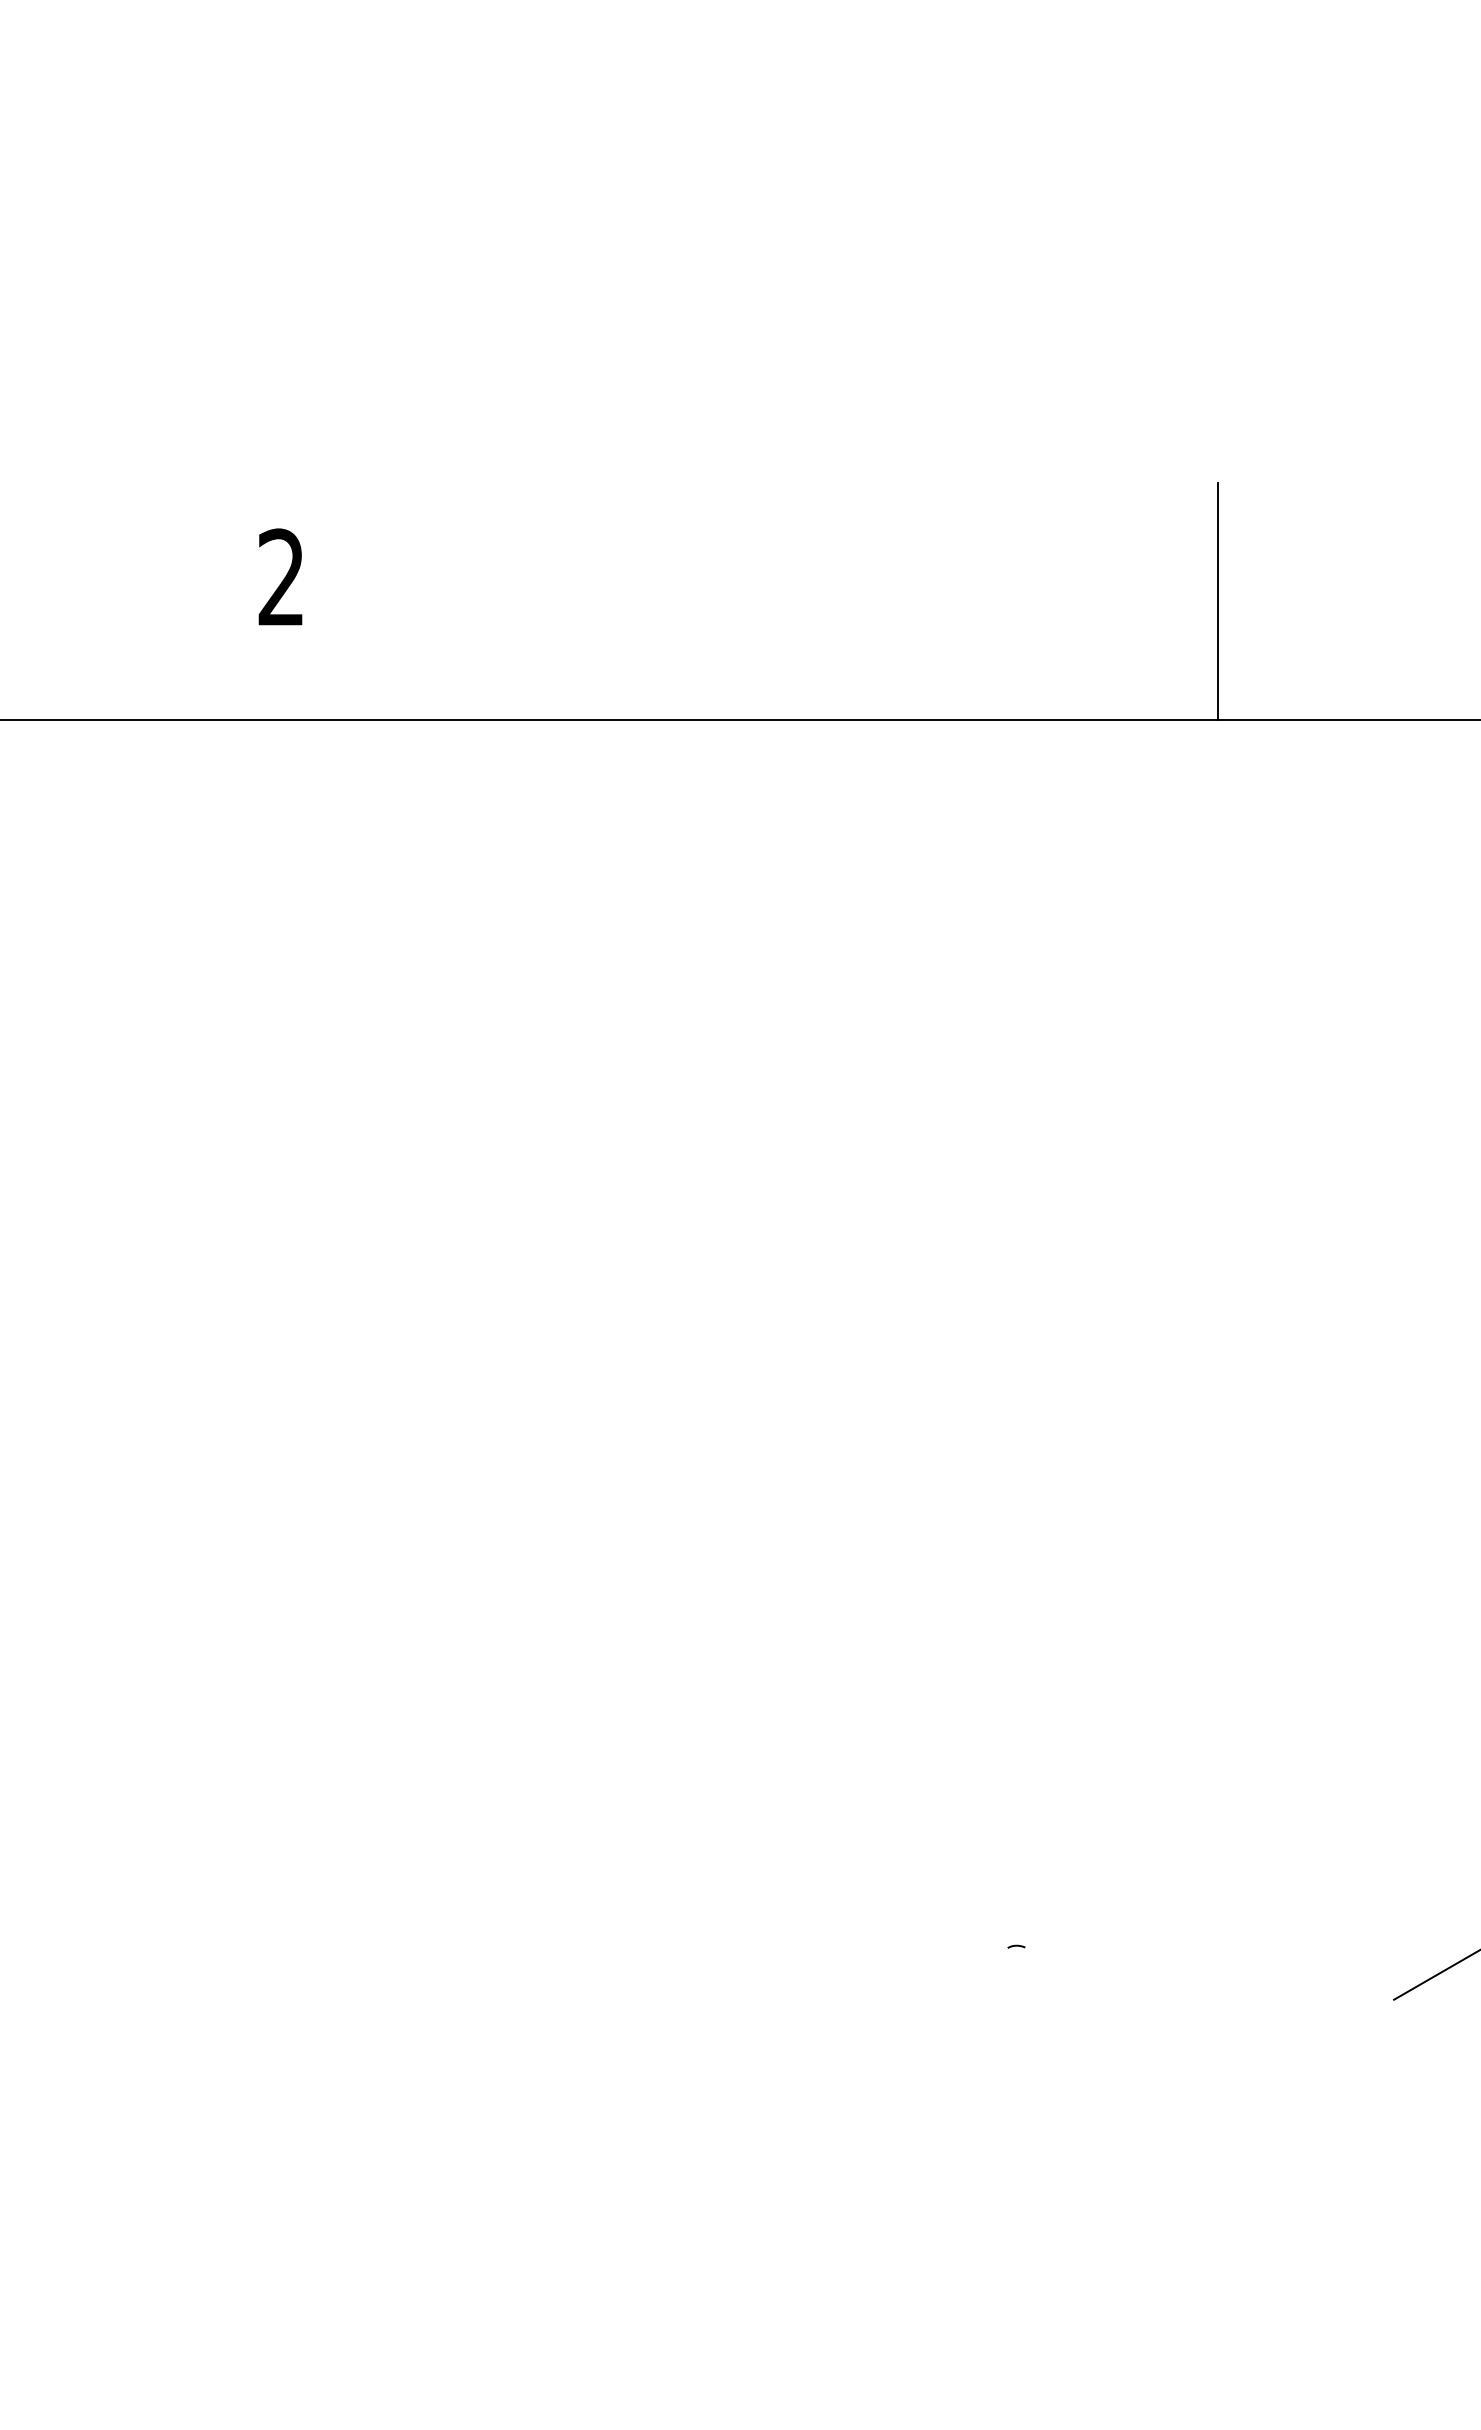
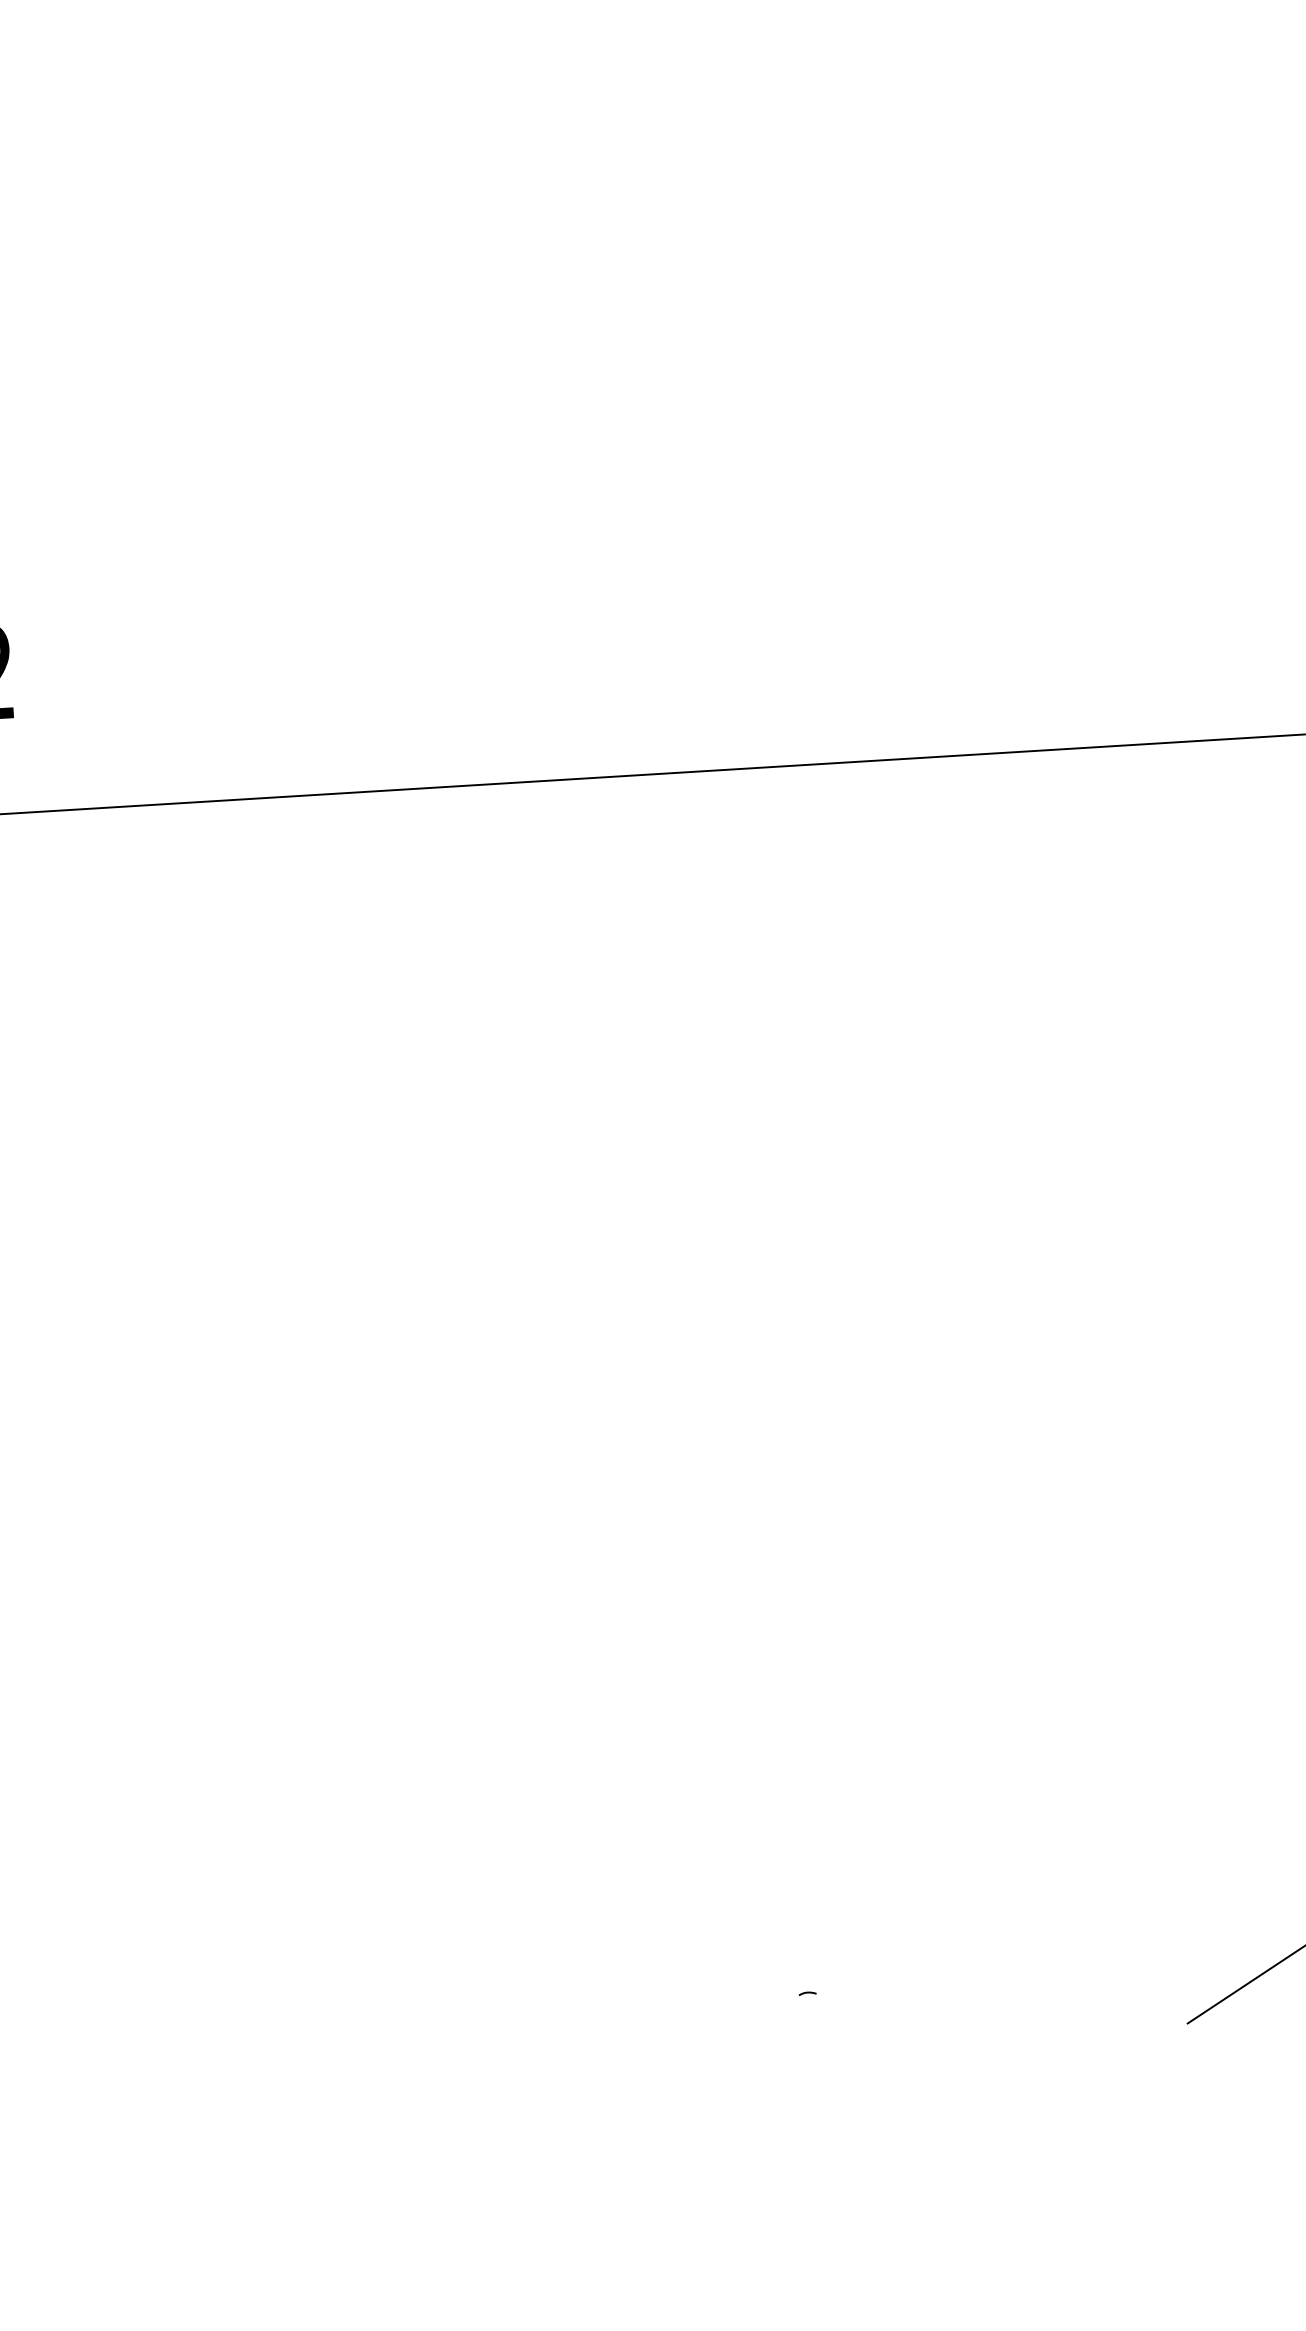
line: (1218, 601) -> (927, 638), removed

